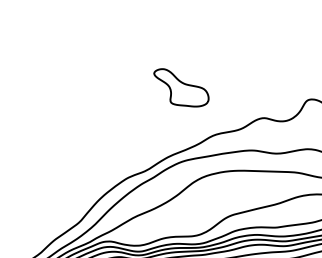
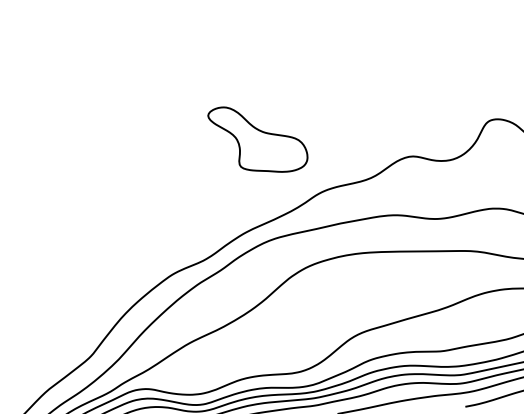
part: (181, 87) -> (258, 138), moved

